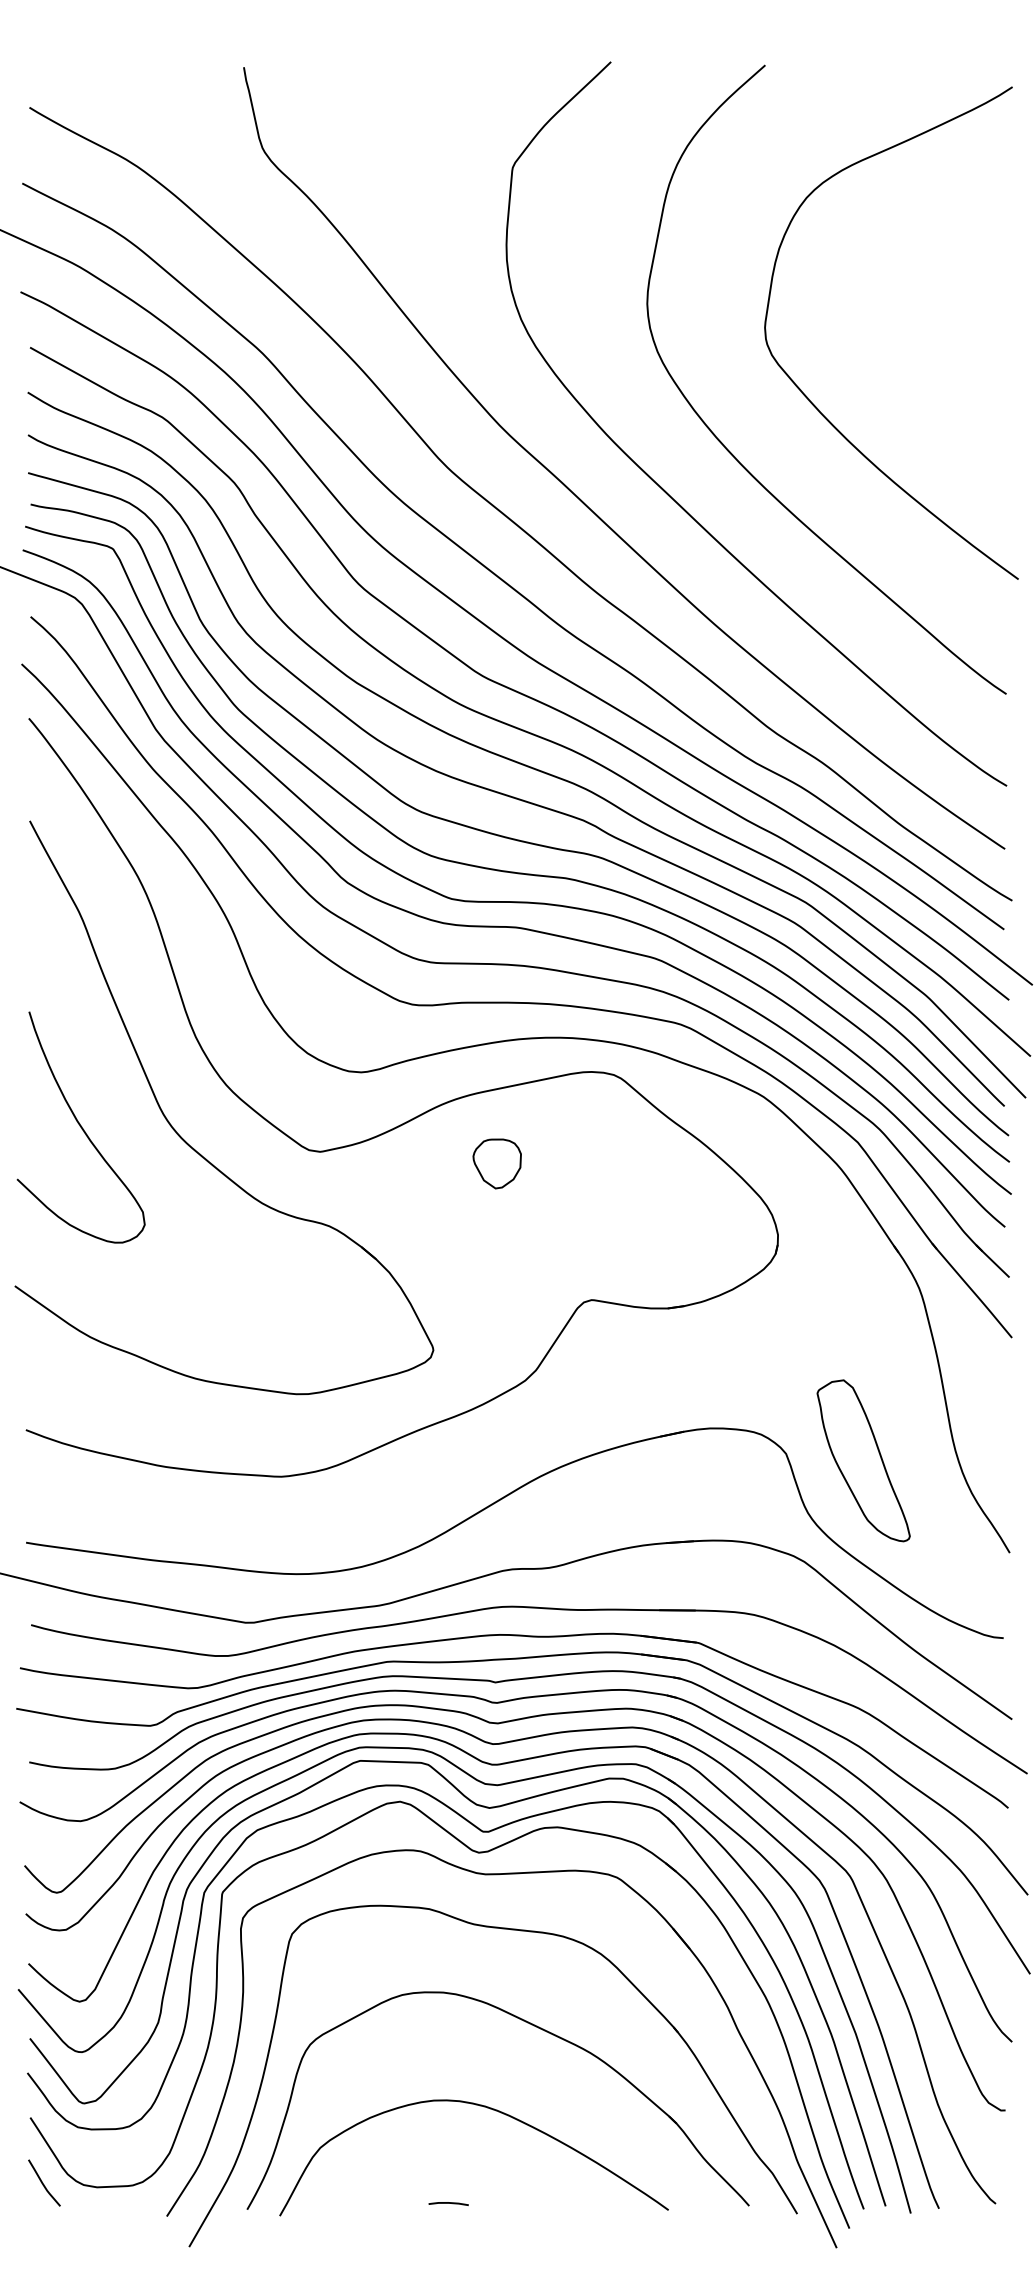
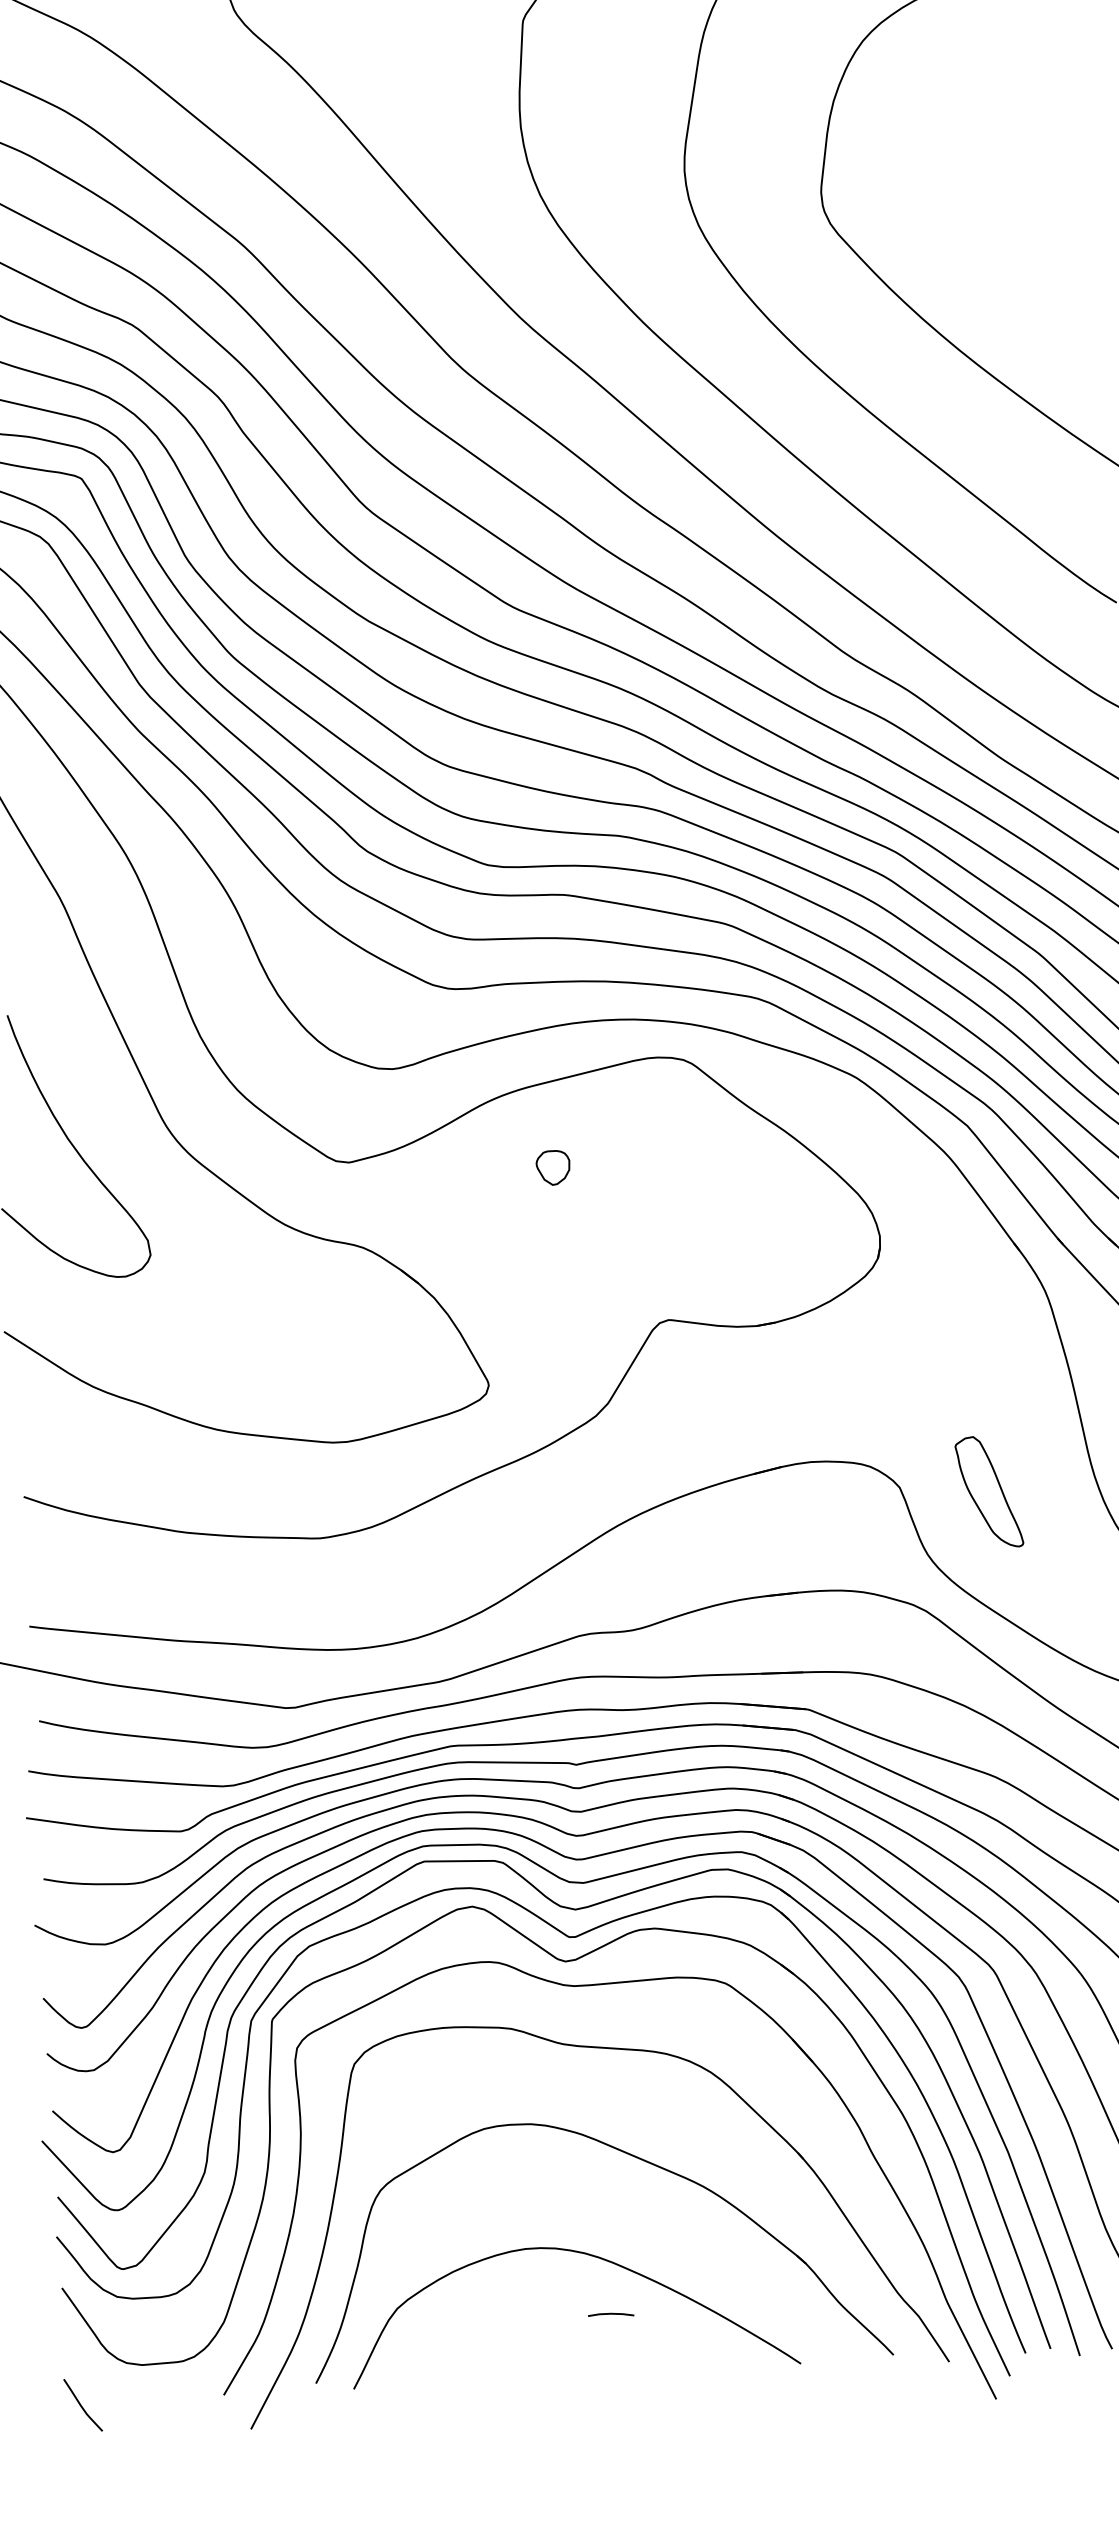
part: (496, 1163) -> (552, 1167), size x0.6
part: (863, 1460) -> (989, 1491), size x0.6
curve: (43, 2182) -> (82, 2404), moved
line: (448, 2203) -> (610, 2314), moved

